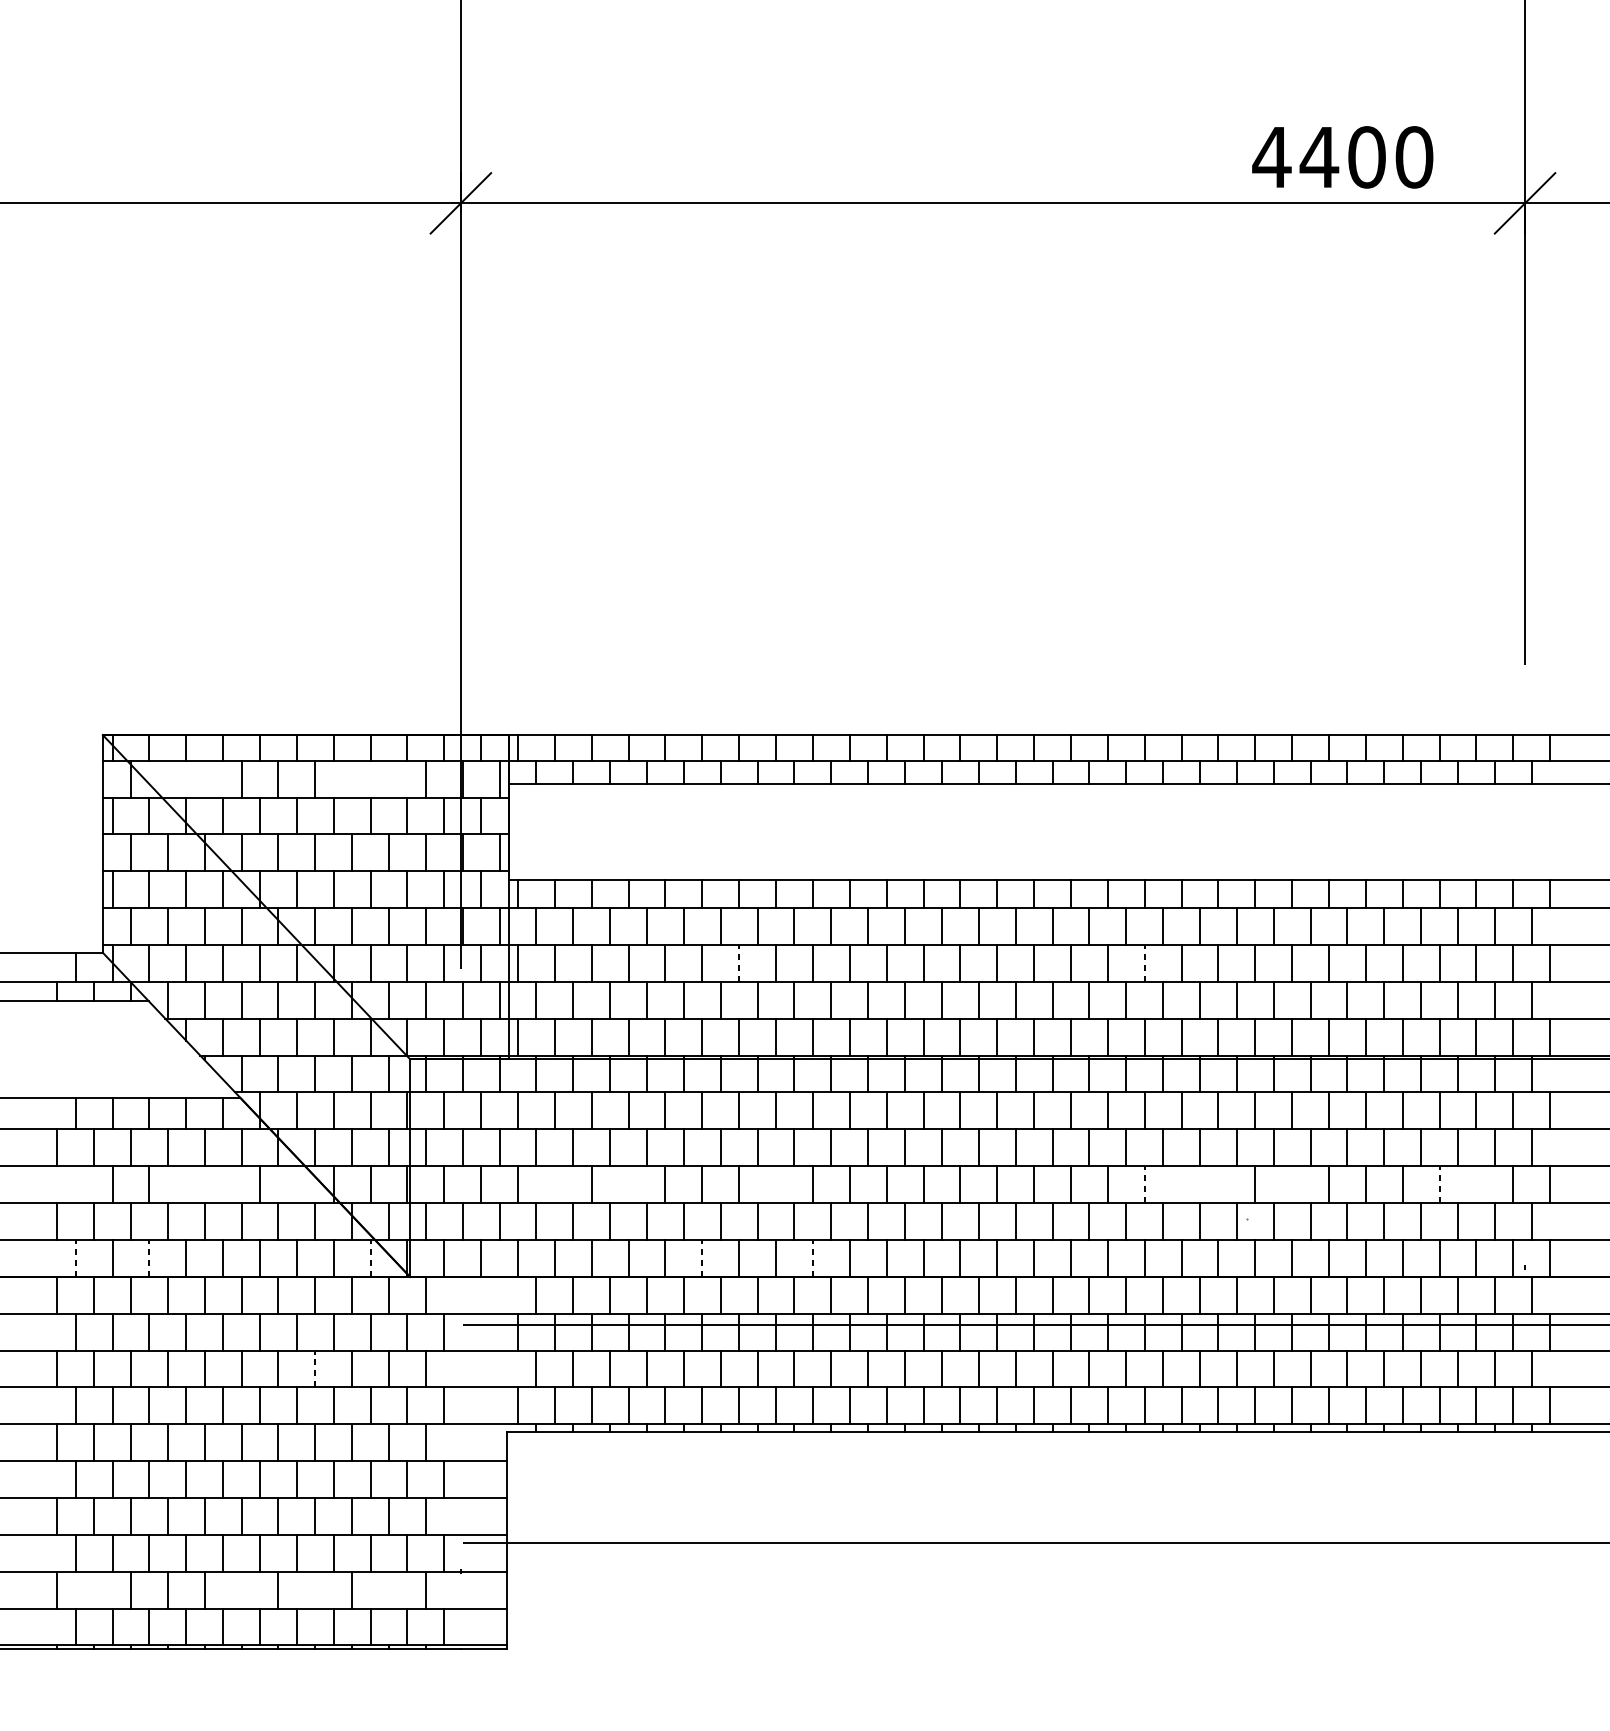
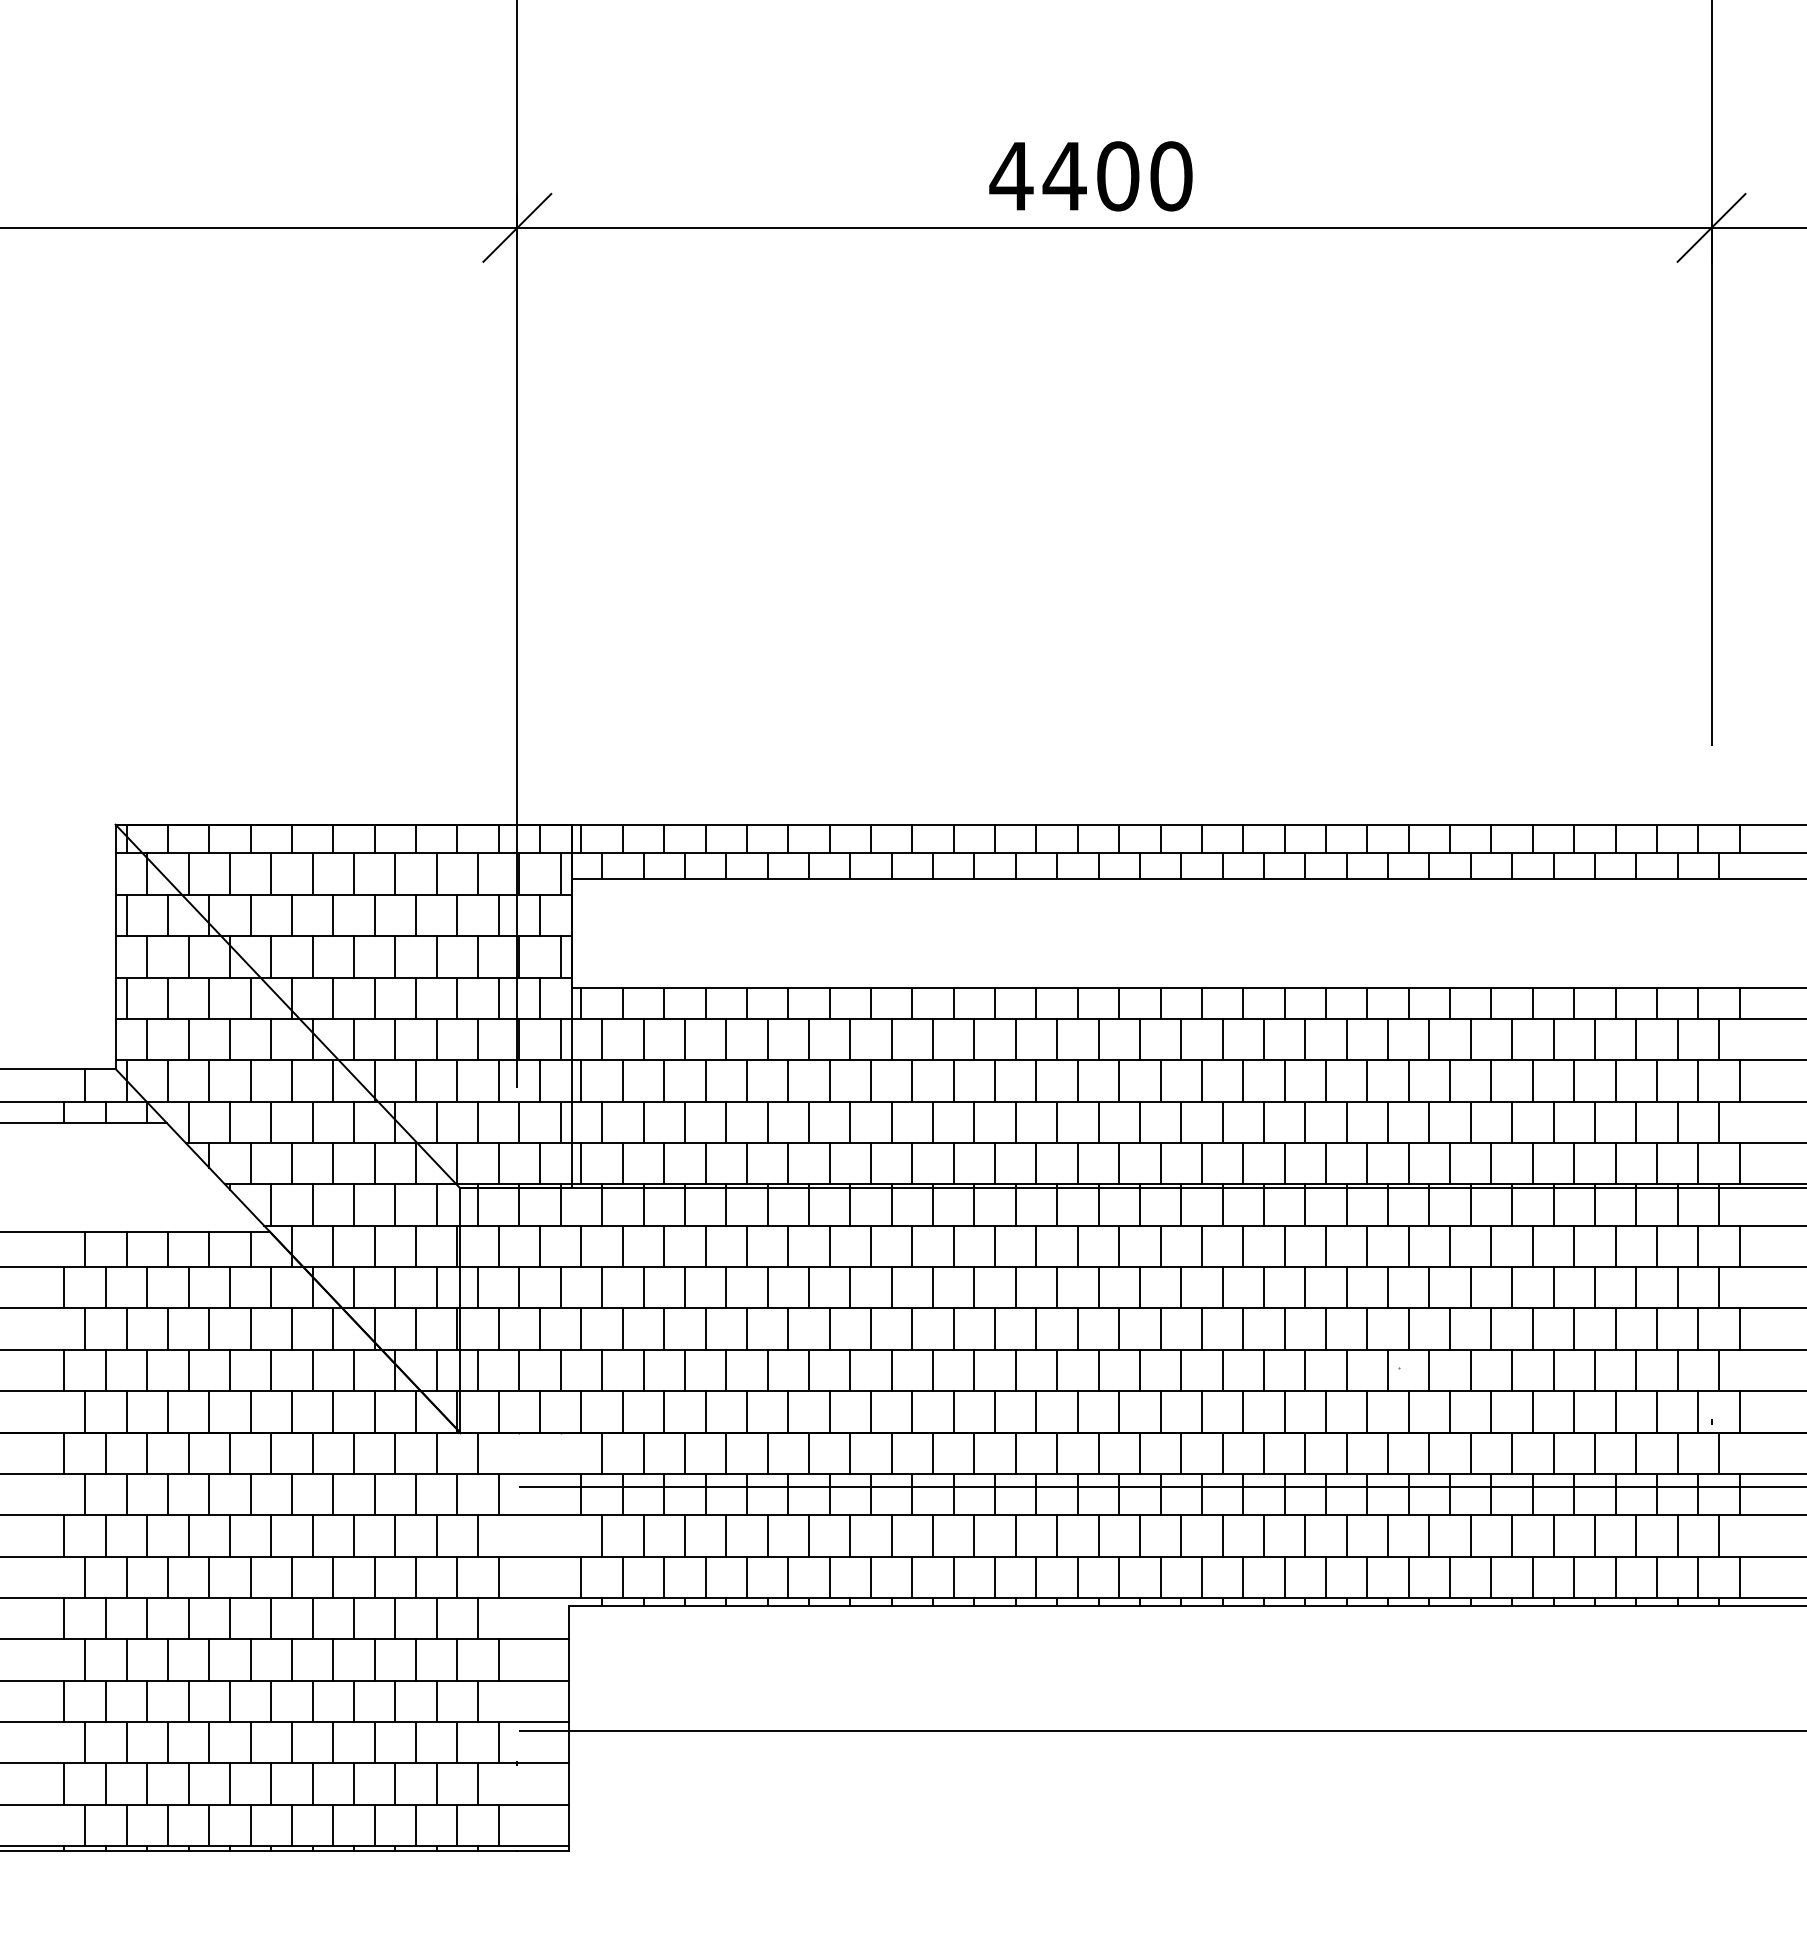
text: (1342, 157) -> (1090, 176), moved
line: (167, 778) -> (188, 873), added
line: (204, 778) -> (229, 873), added
line: (352, 778) -> (395, 873), added
line: (388, 778) -> (436, 873), added
line: (739, 963) -> (829, 1080), dashed -> solid
line: (1144, 963) -> (1284, 1080), dashed -> solid
line: (76, 1184) -> (85, 1328), added
line: (186, 1184) -> (209, 1328), added
line: (223, 1184) -> (250, 1328), added
line: (297, 1184) -> (333, 1328), added
line: (554, 1184) -> (622, 1328), added
line: (628, 1184) -> (705, 1328), added
line: (776, 1184) -> (871, 1328), added
line: (1144, 1184) -> (1284, 1329), dashed -> solid
line: (1181, 1184) -> (1326, 1328), added
line: (1218, 1184) -> (1367, 1328), added
line: (1292, 1184) -> (1450, 1328), added
line: (1439, 1184) -> (1615, 1329), dashed -> solid
line: (1475, 1184) -> (1656, 1328), added
line: (76, 1258) -> (85, 1411), dashed -> solid
line: (149, 1258) -> (167, 1411), dashed -> solid
line: (371, 1258) -> (416, 1411), dashed -> solid
line: (702, 1258) -> (788, 1411), dashed -> solid
line: (813, 1258) -> (912, 1411), dashed -> solid
line: (314, 1369) -> (353, 1536), dashed -> solid
line: (93, 1589) -> (105, 1783), added
line: (241, 1589) -> (271, 1783), added
line: (314, 1589) -> (353, 1783), added
line: (388, 1589) -> (436, 1783), added

